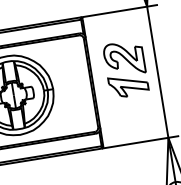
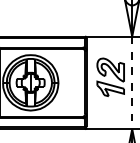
line: (158, 73) -> (132, 83), solid -> dashed

